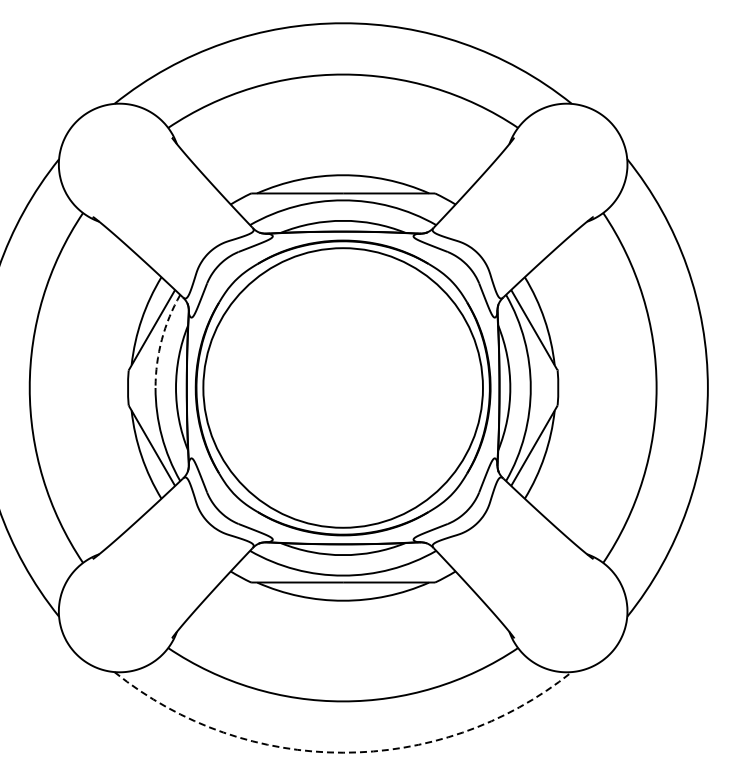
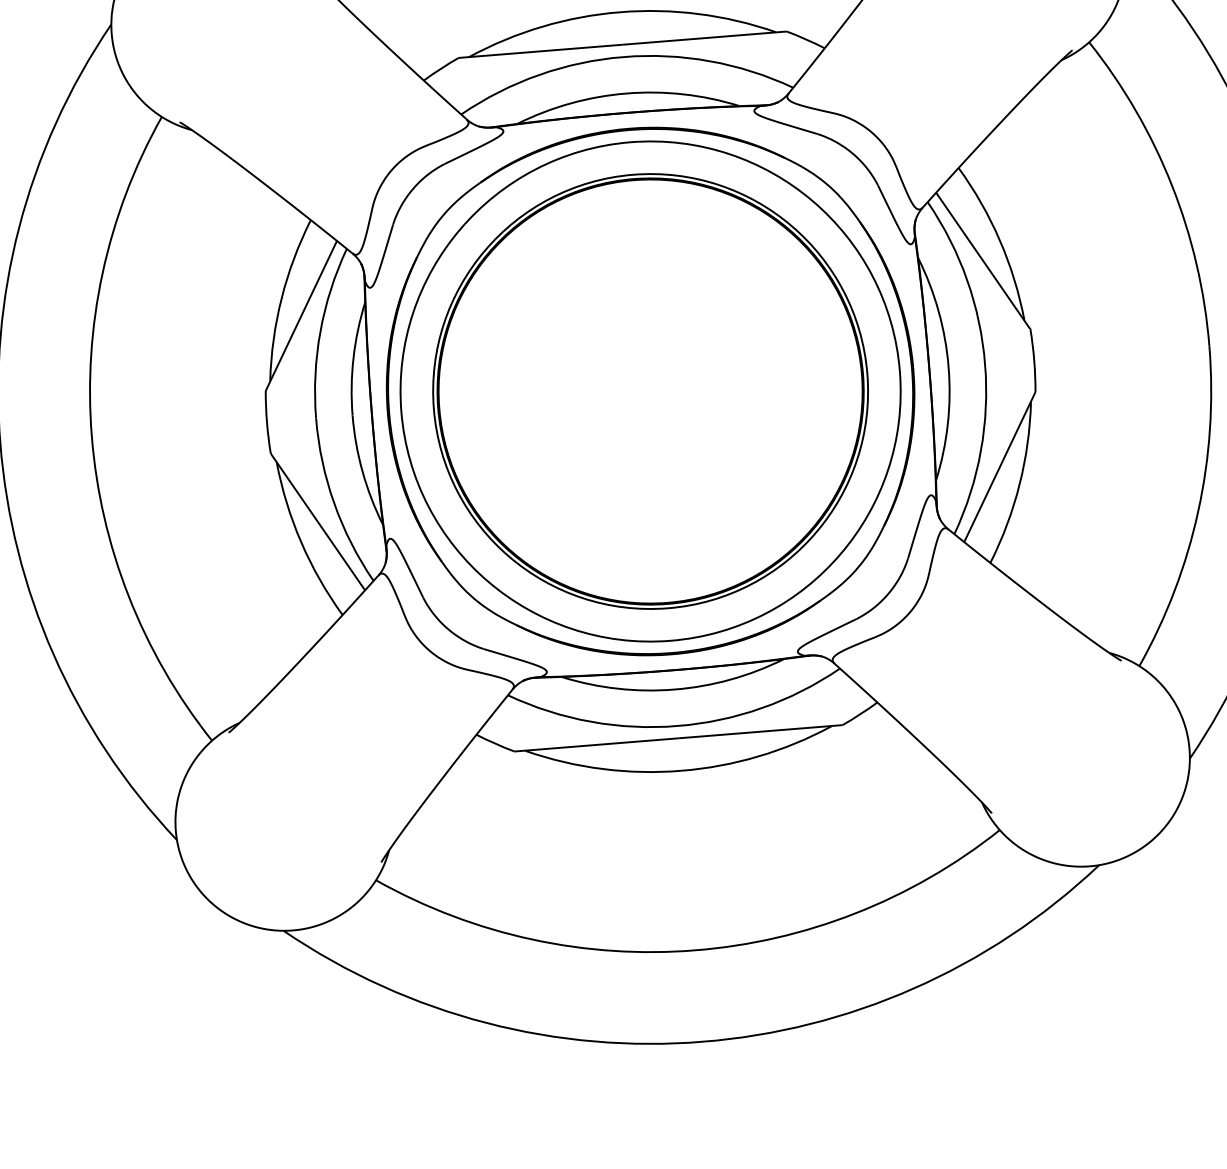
arc: (161, 339) -> (319, 331), dashed -> solid
part: (342, 387) -> (649, 390), added
arc: (343, 752) -> (703, 1041), dashed -> solid

